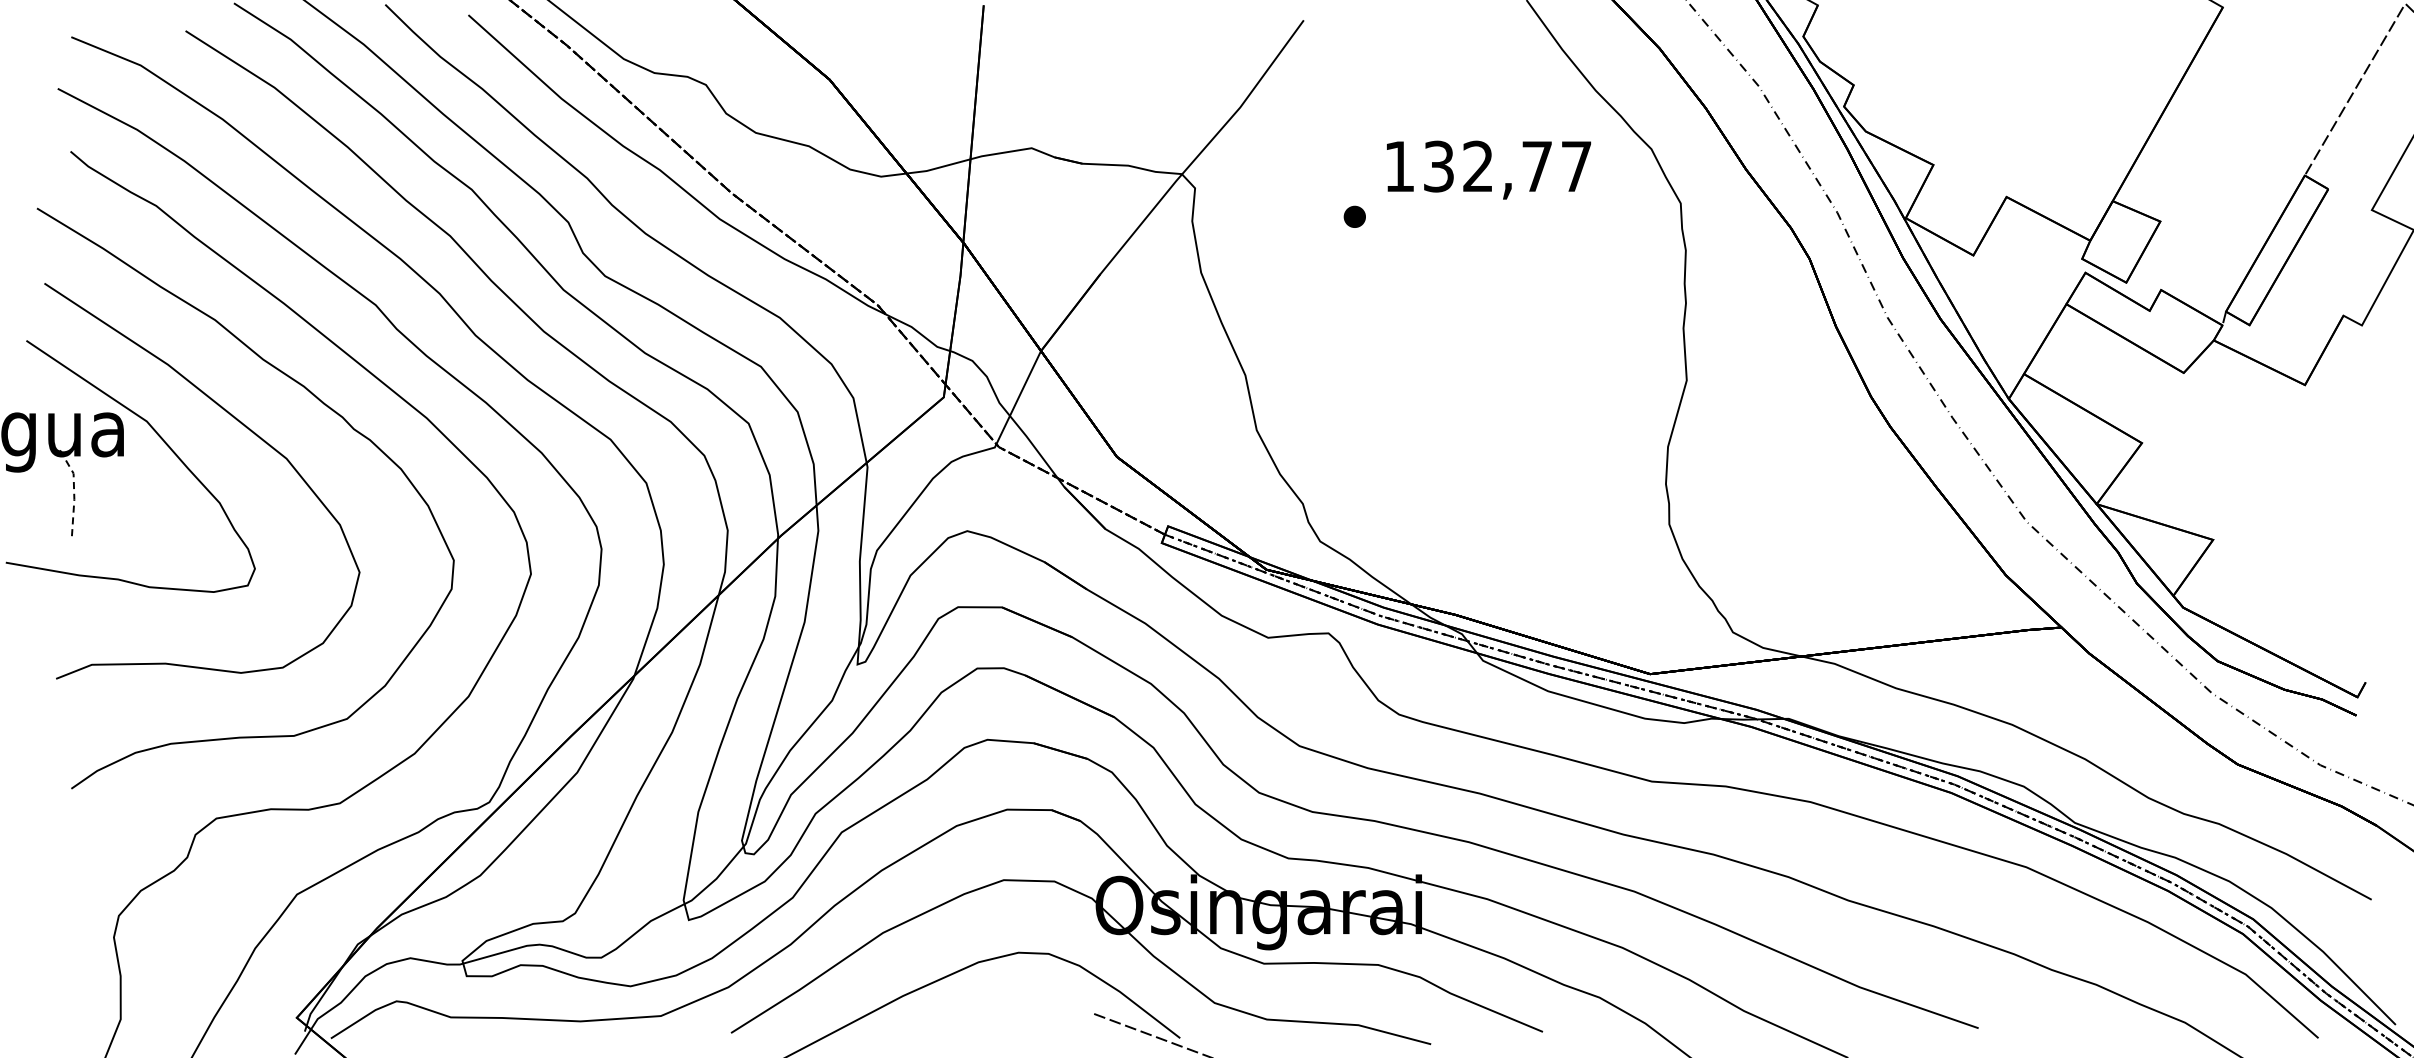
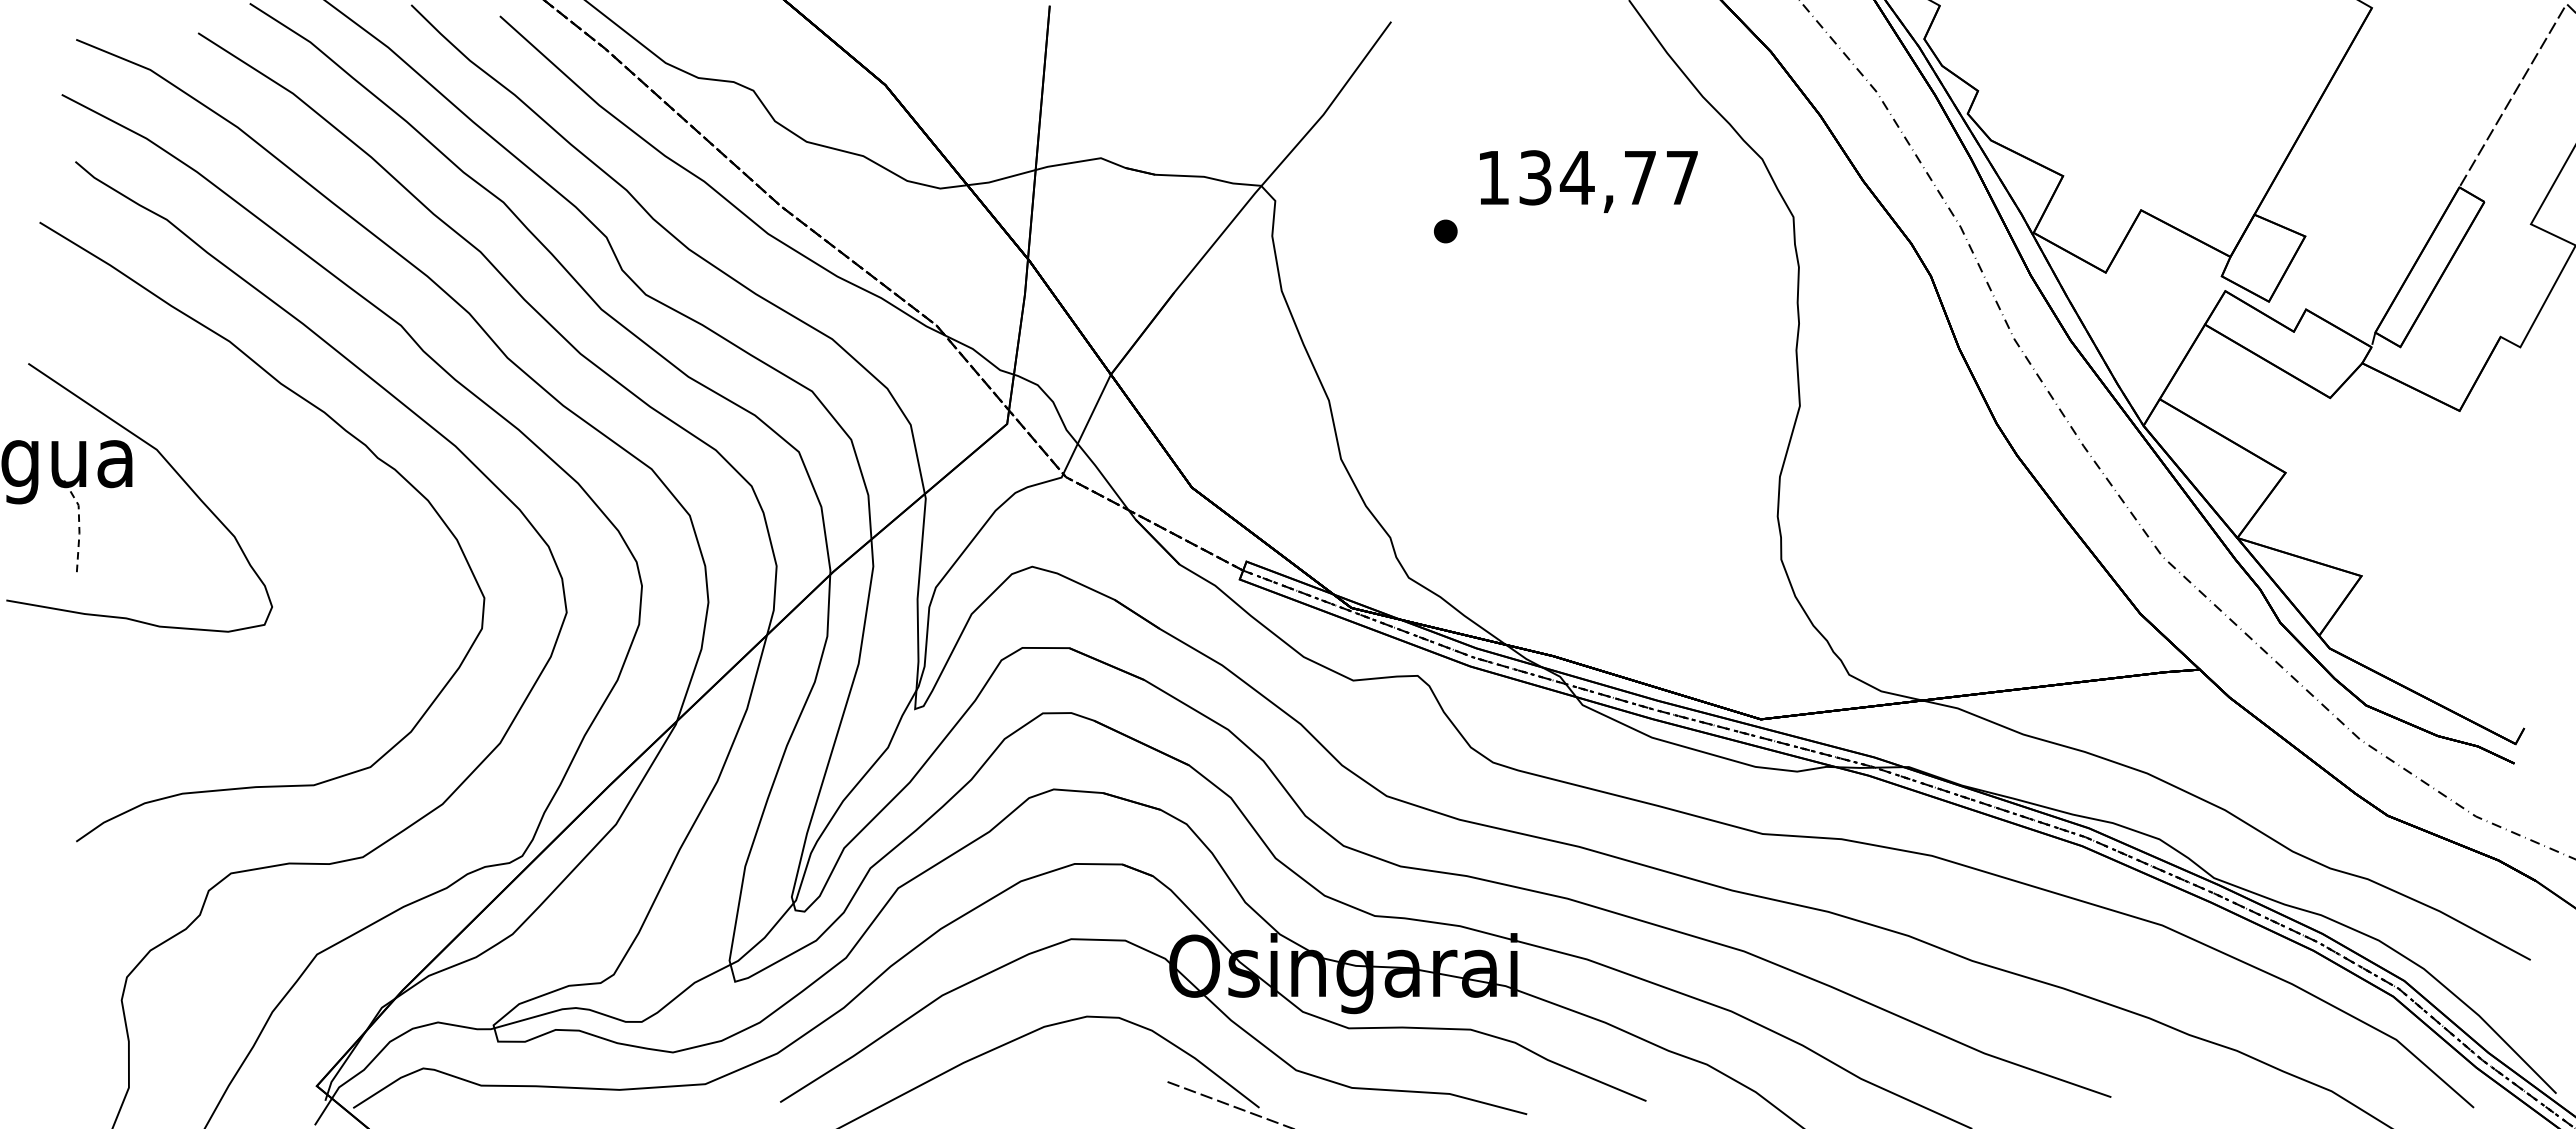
text: (1477, 166) -> (1576, 177), 132,77 -> 134,77
curve: (246, 428) -> (263, 457), removed

